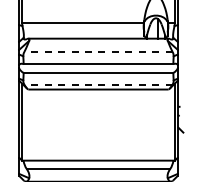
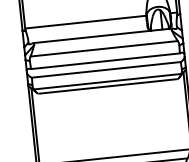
line: (98, 51) -> (104, 48), dashed -> solid
line: (98, 84) -> (107, 81), dashed -> solid

